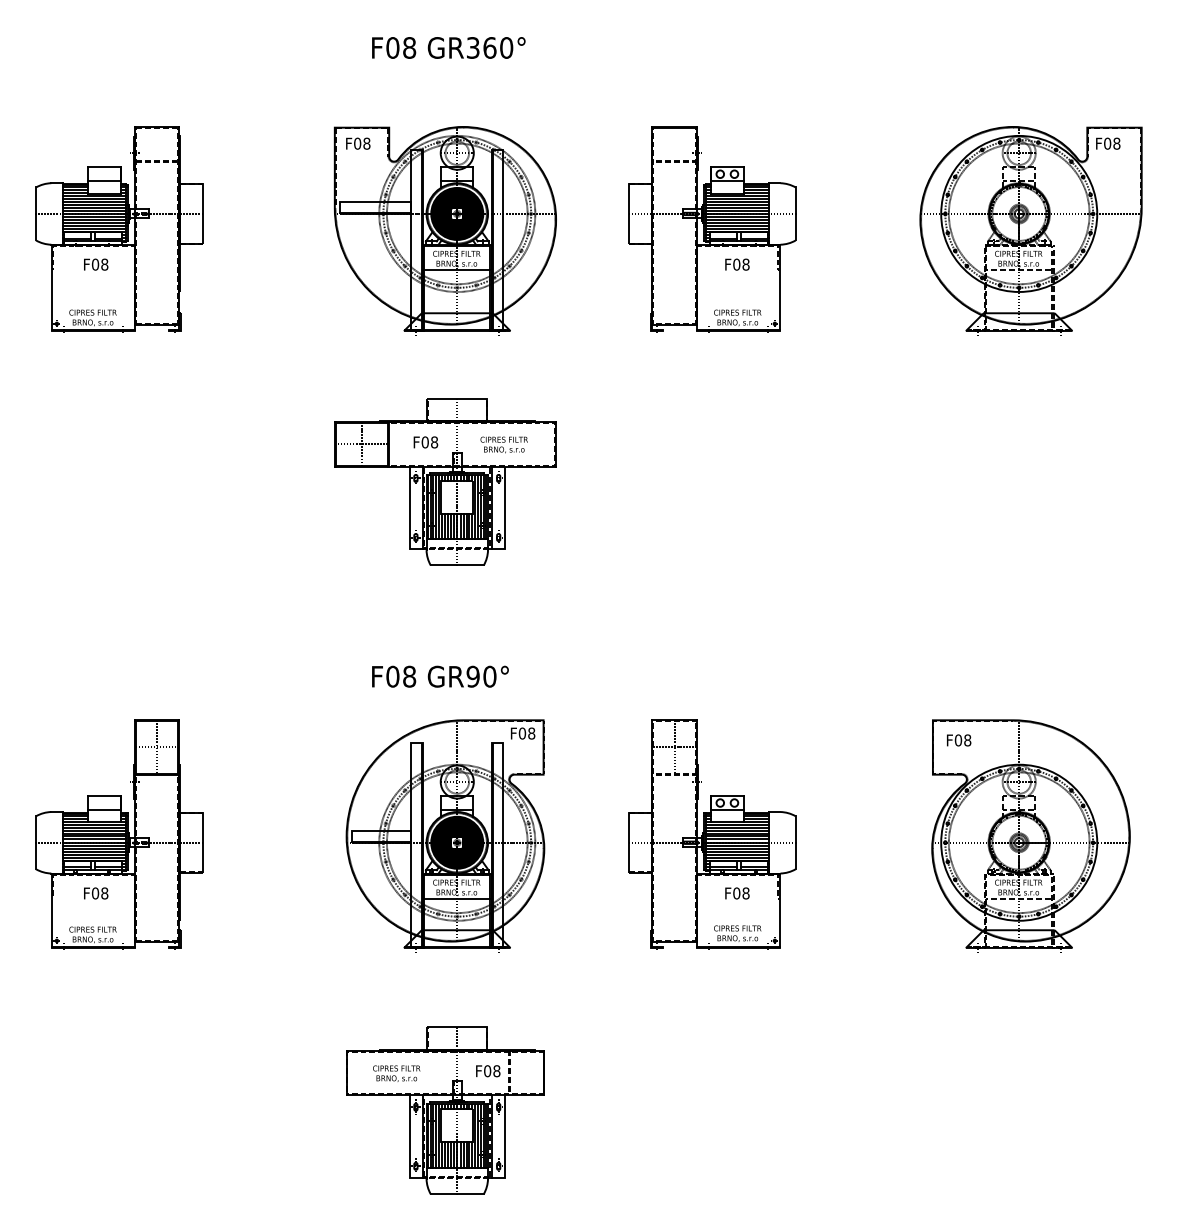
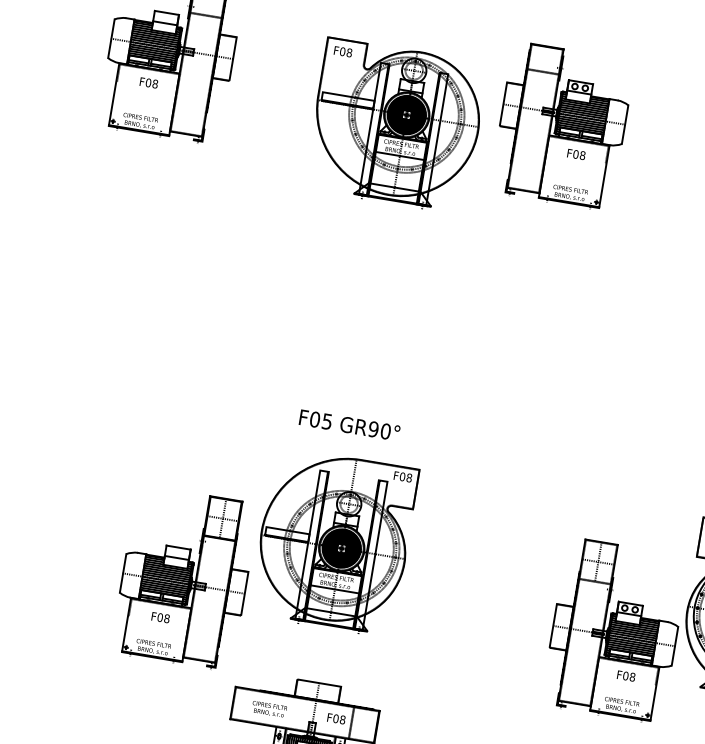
part: (712, 229) -> (562, 125), moved
part: (444, 230) -> (395, 125), moved
part: (445, 481) -> (377, 283), removed
text: (409, 676) -> (327, 421), F08 -> F05
part: (119, 834) -> (184, 577), moved
part: (712, 834) -> (615, 630), moved

